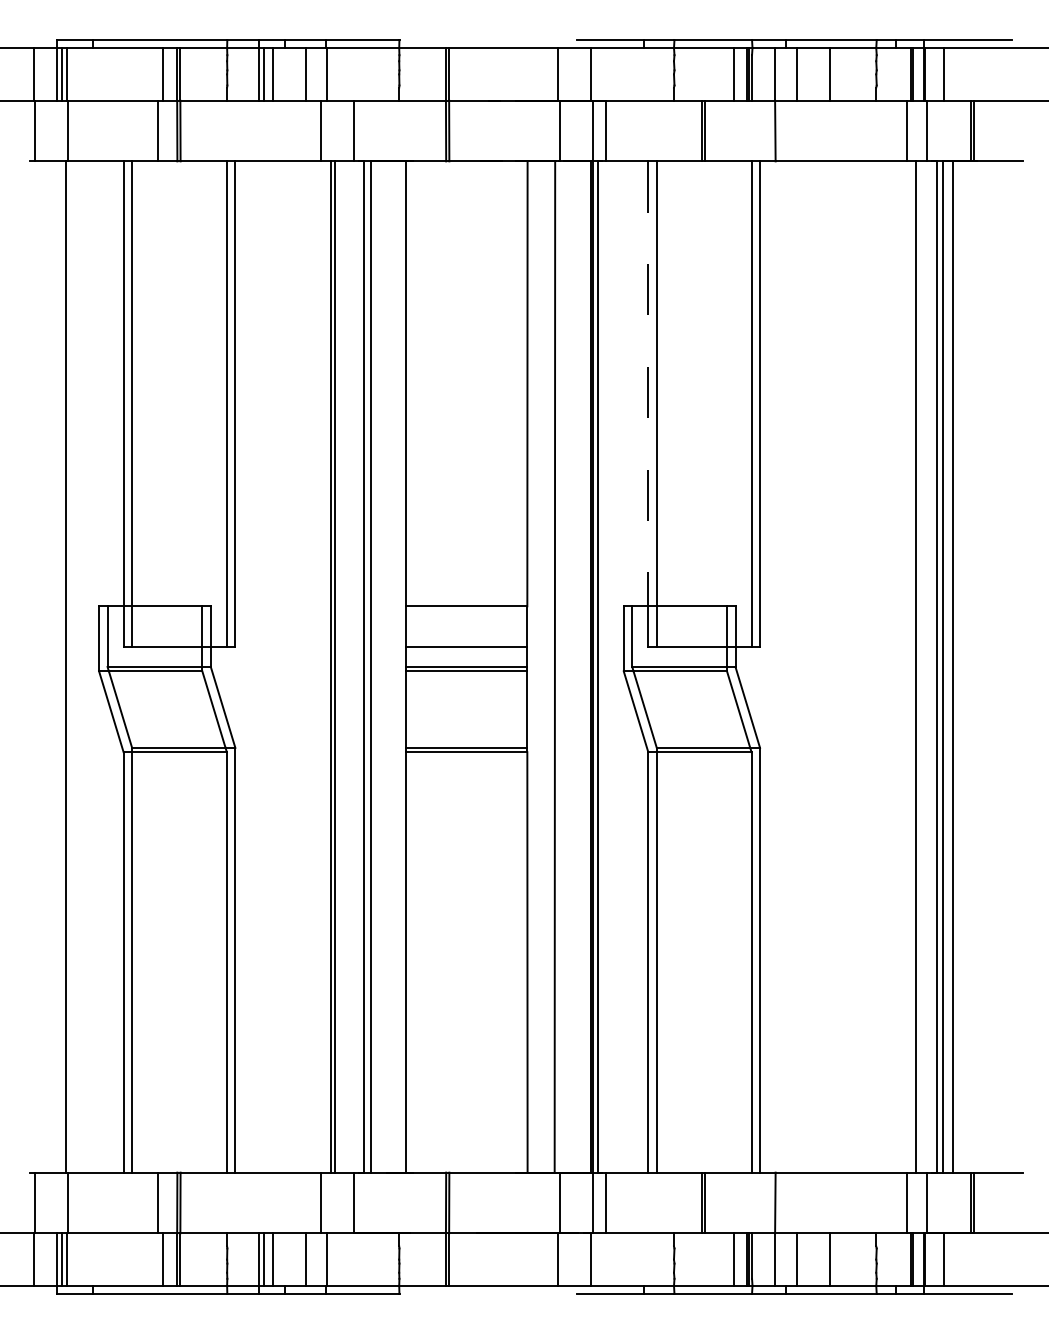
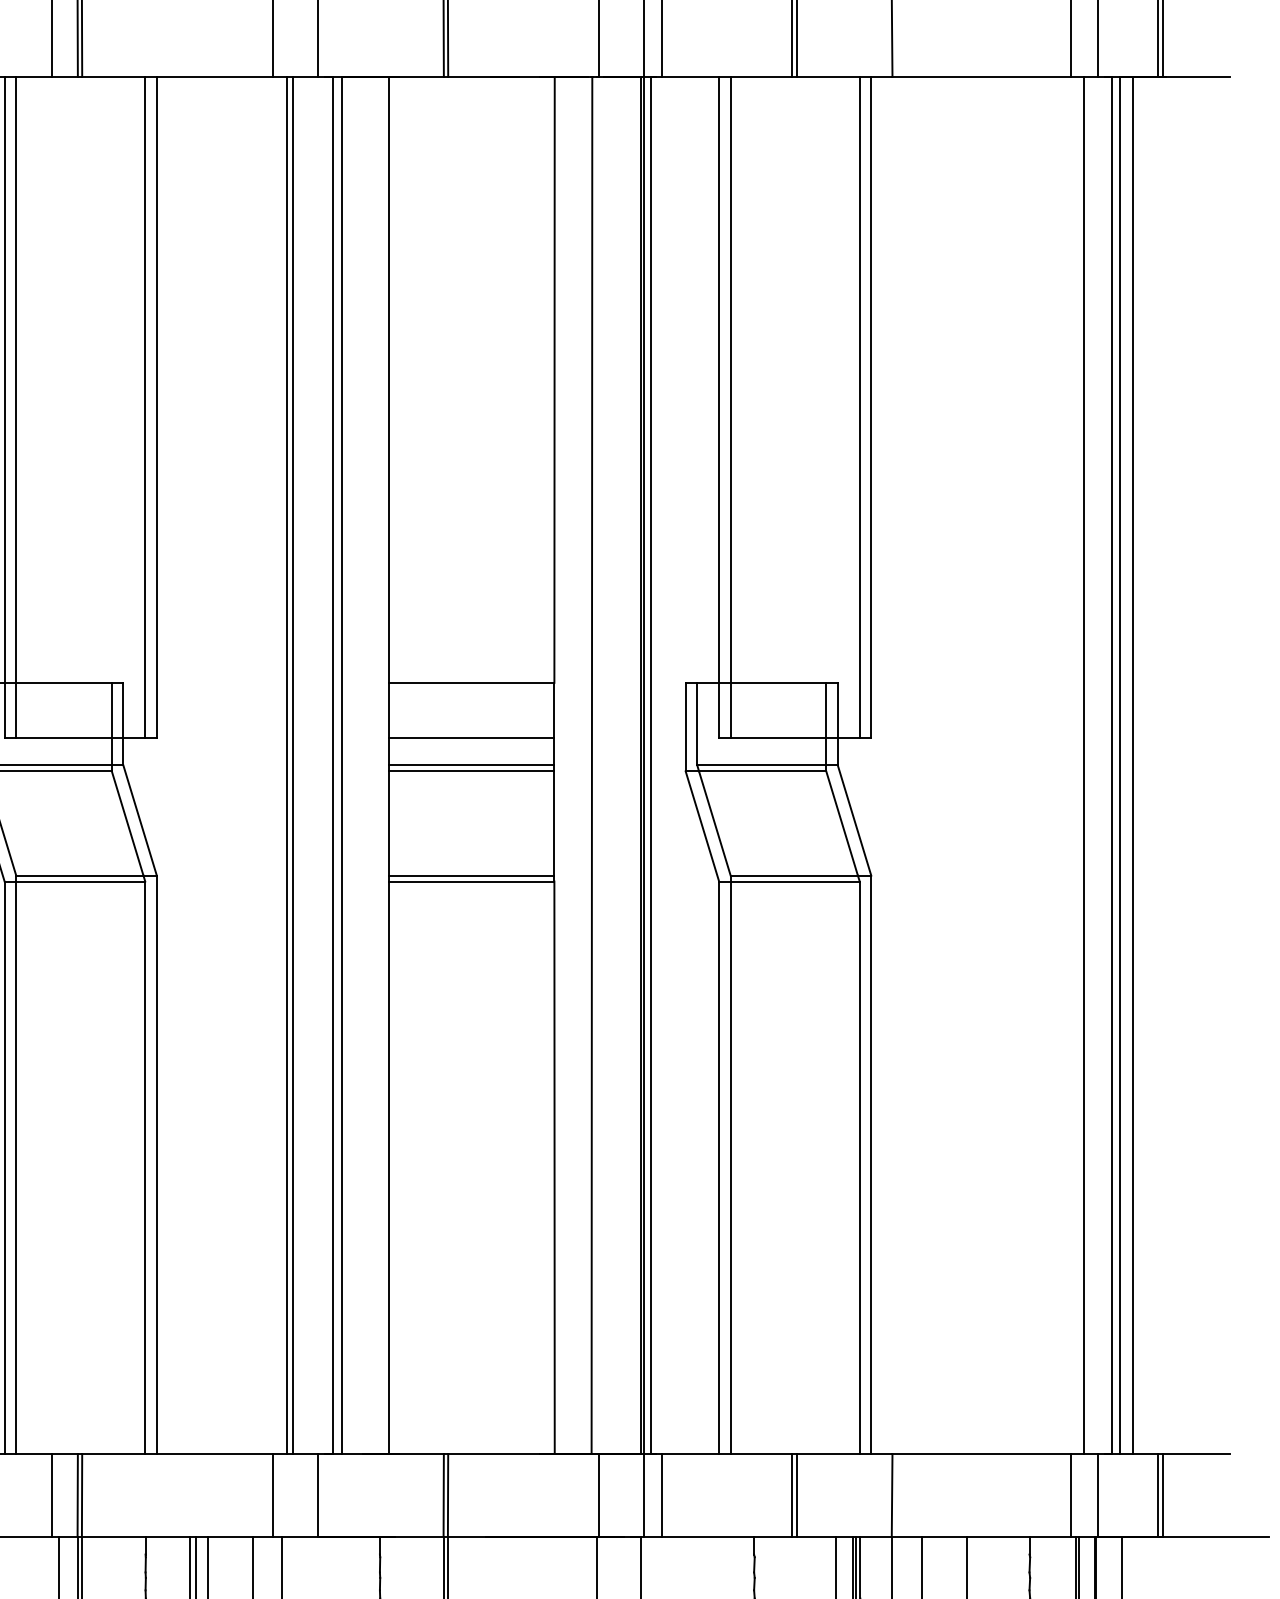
line: (648, 384) -> (719, 380), dashed -> solid

